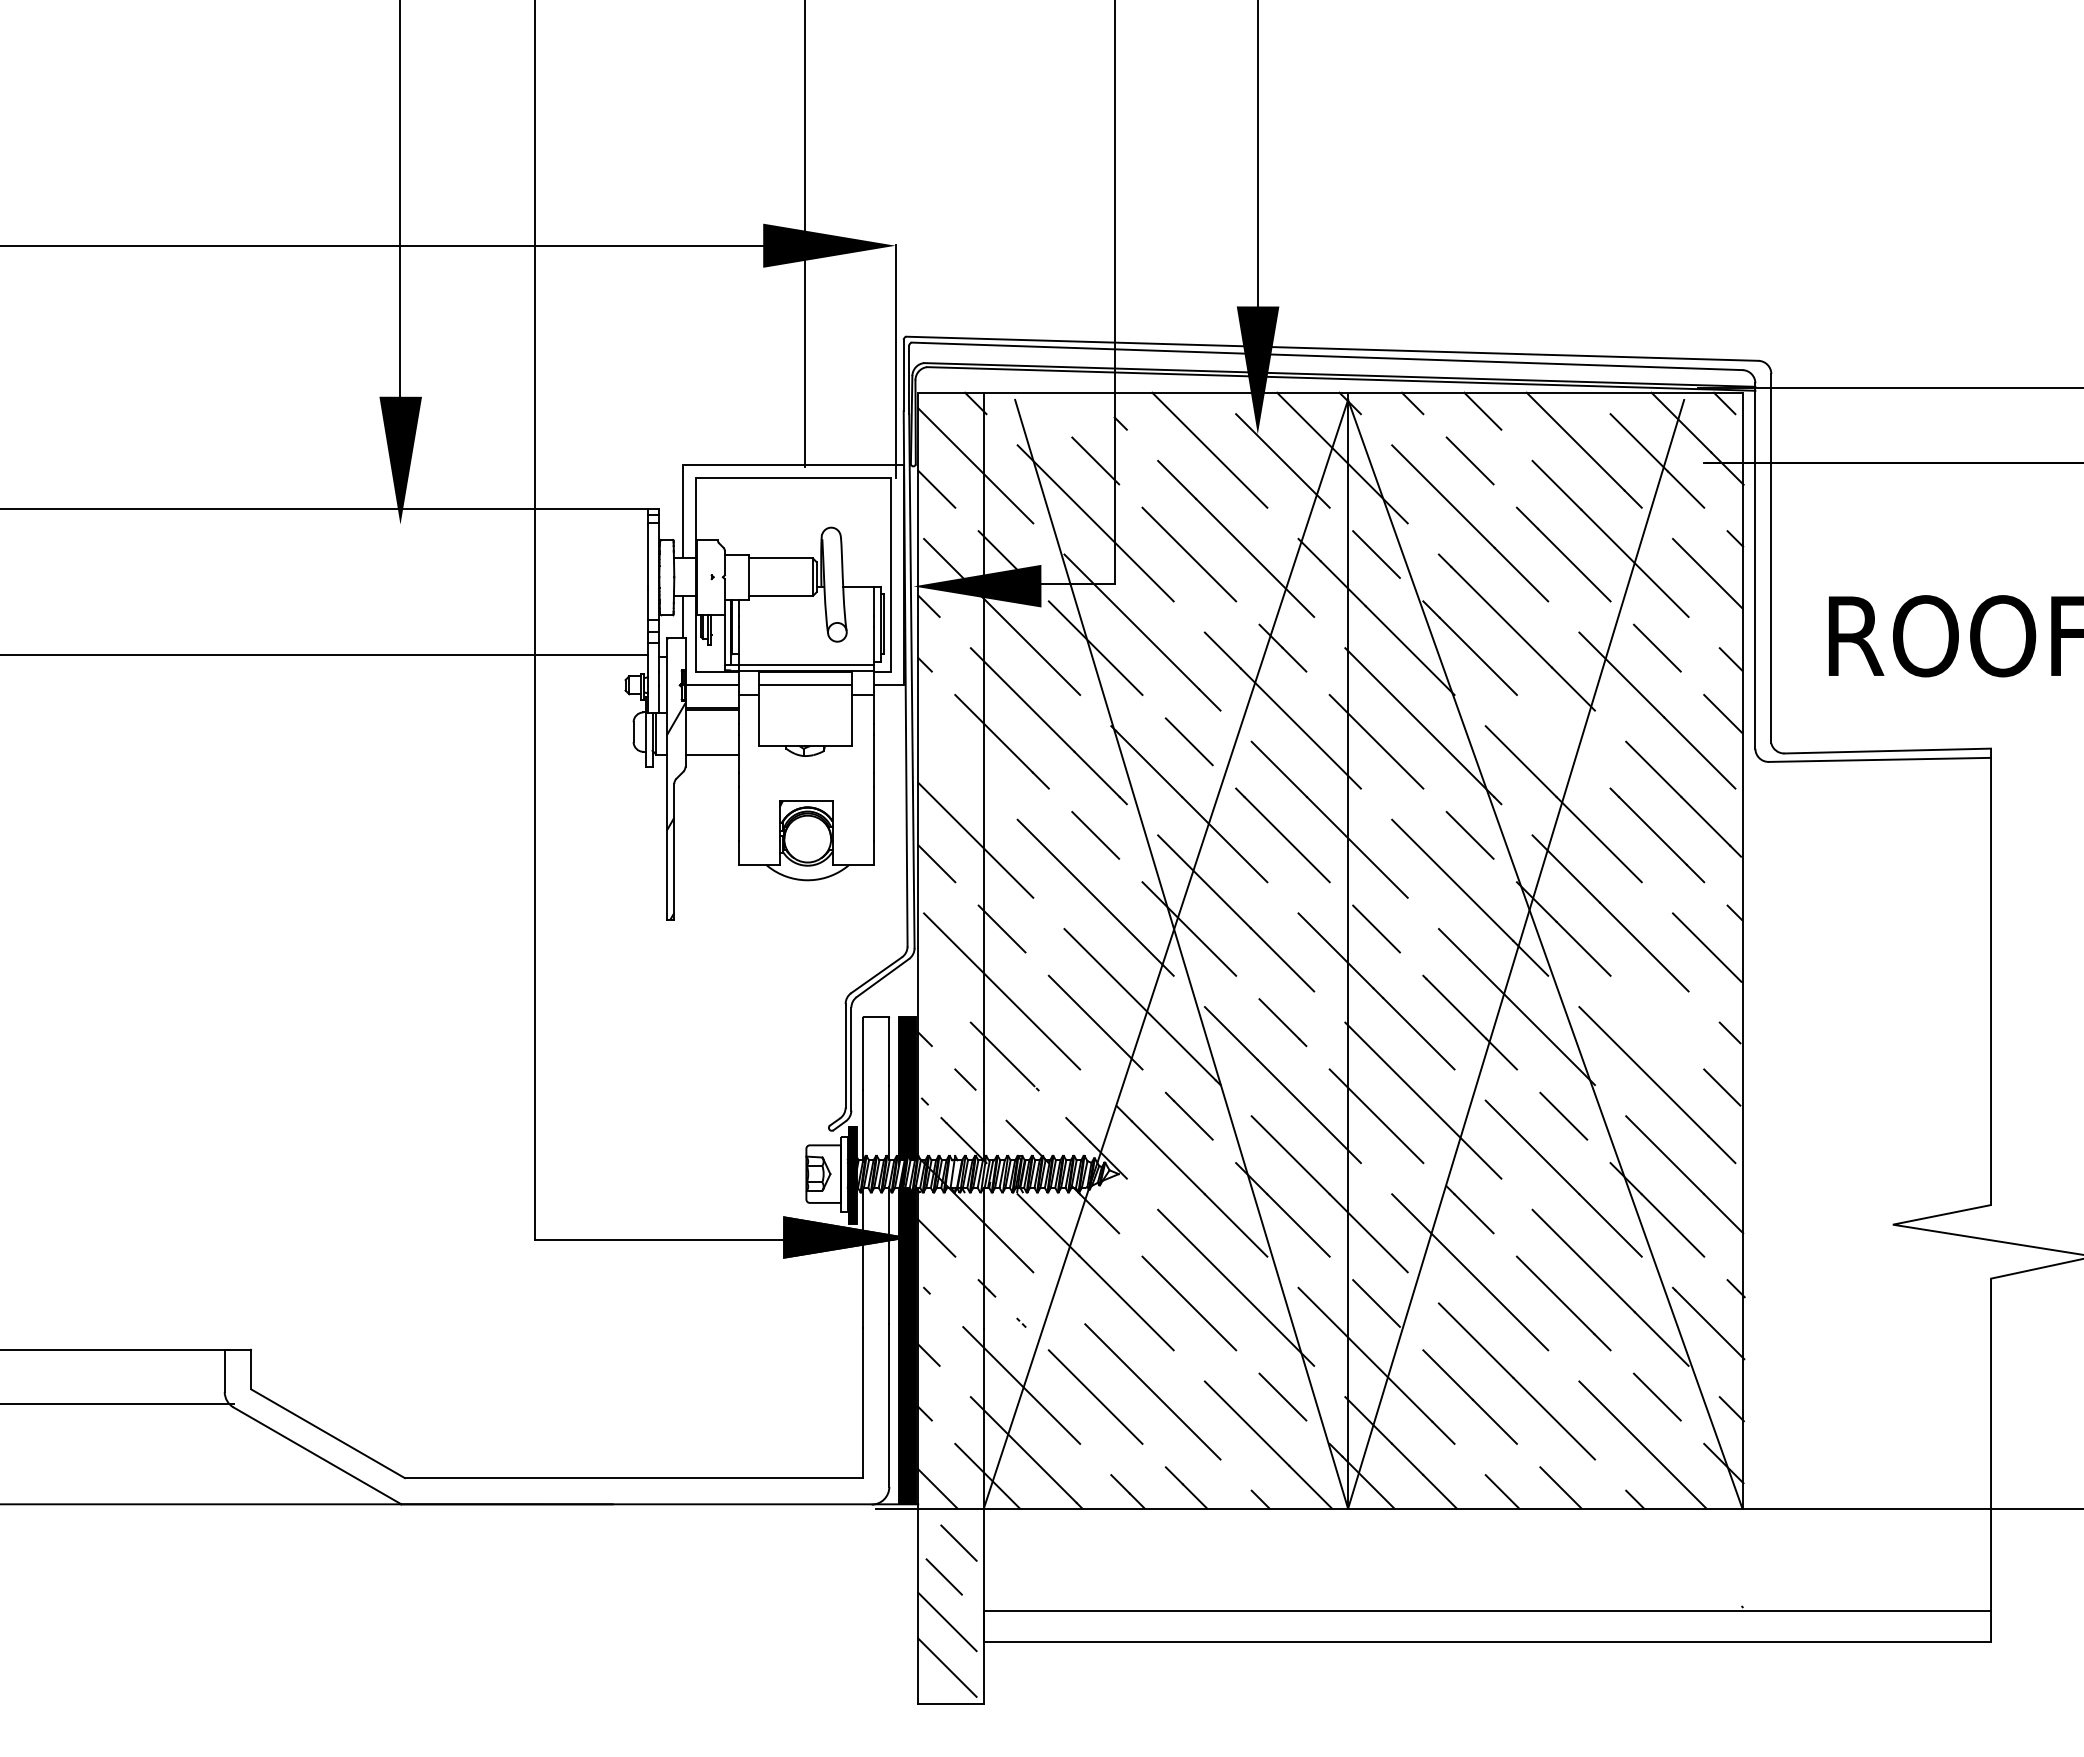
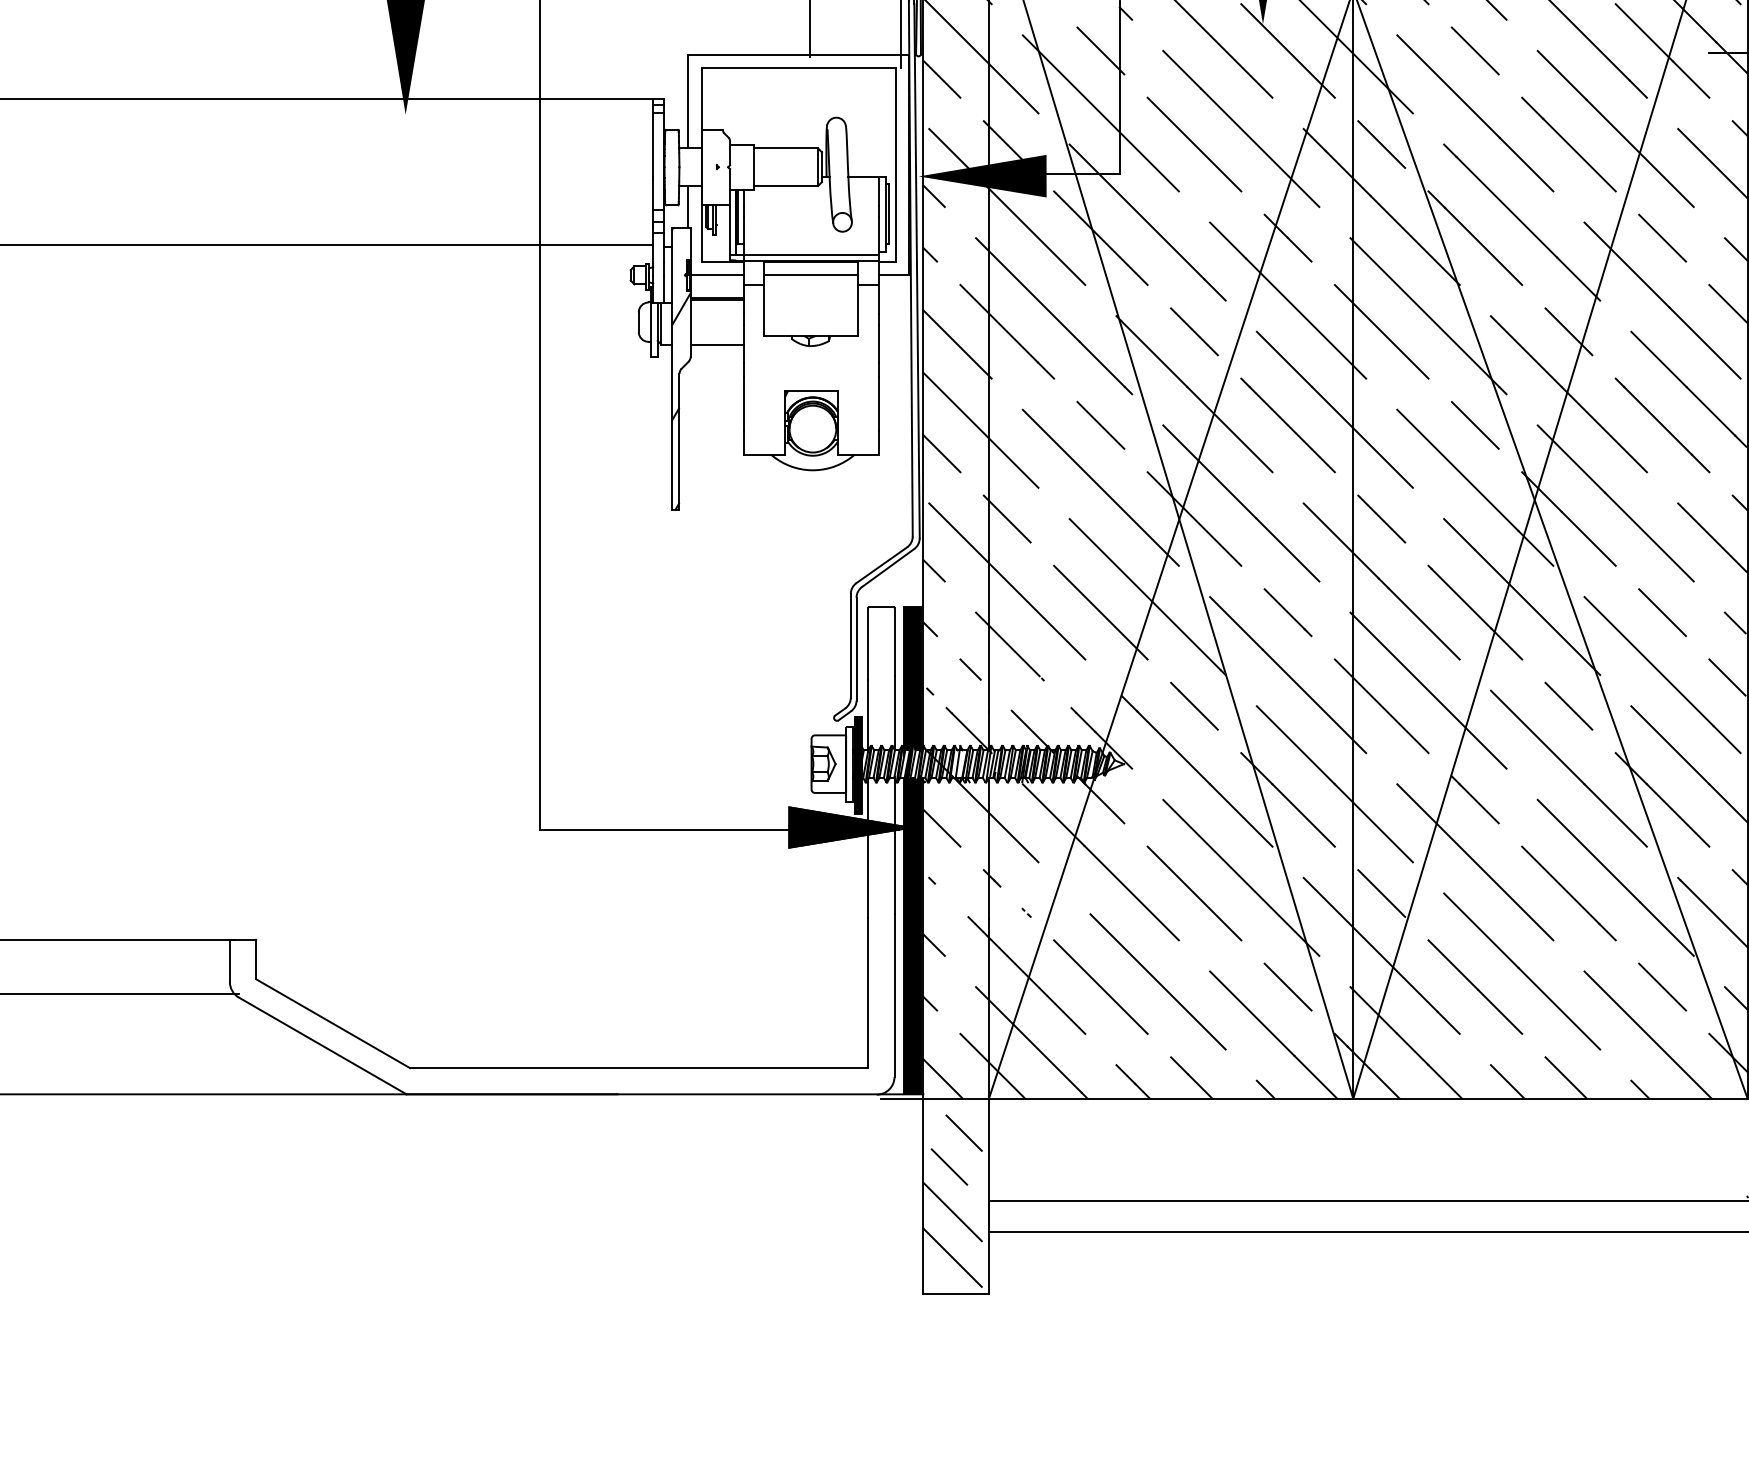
line: (1563, 741) -> (1568, 331), added
line: (952, 754) -> (957, 344), added
line: (928, 980) -> (933, 570), added
line: (1656, 1022) -> (1661, 612), added

